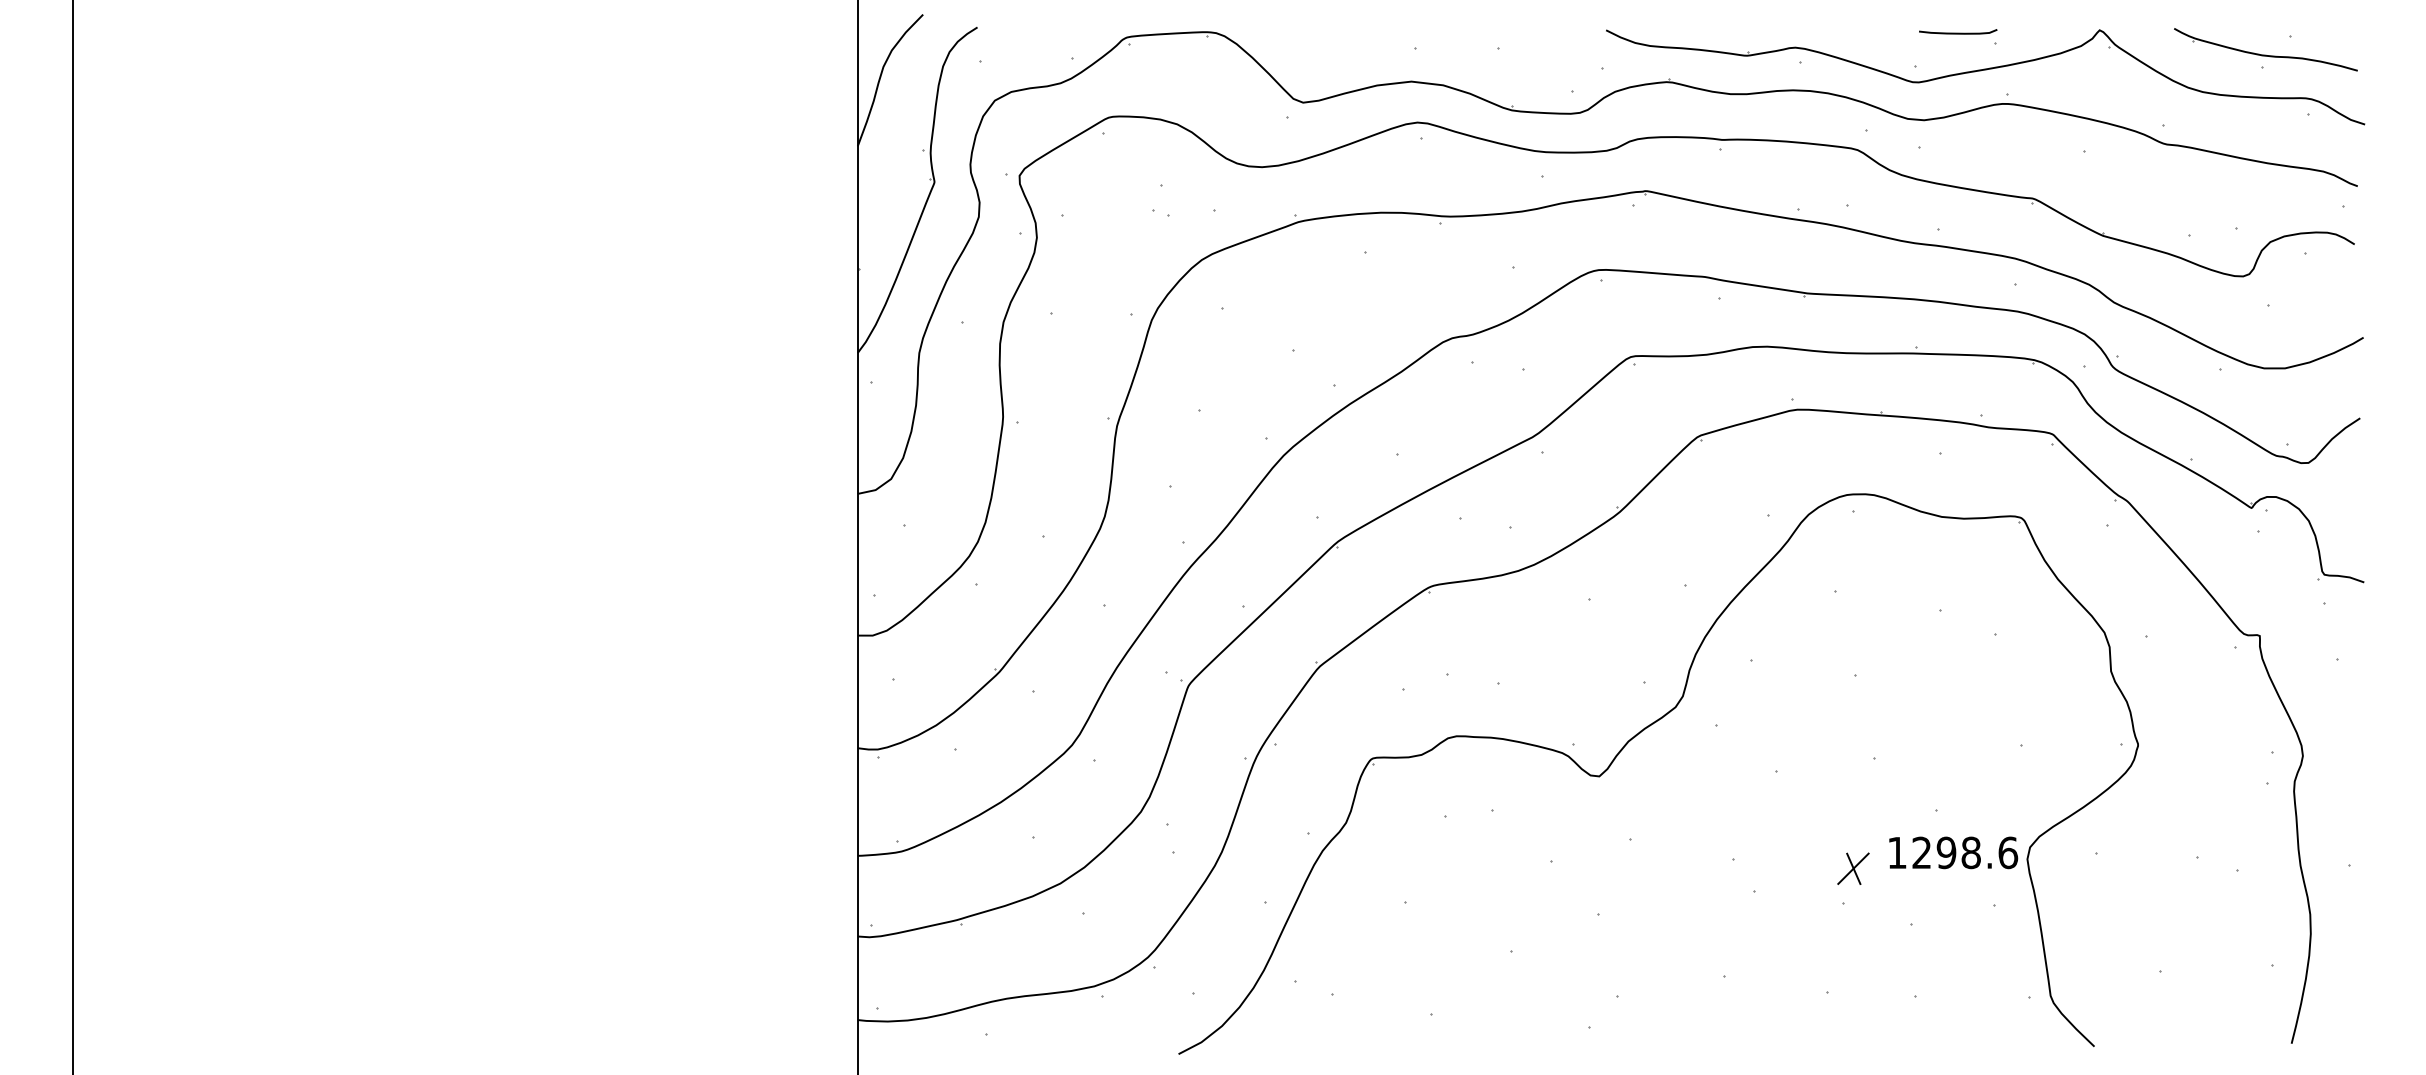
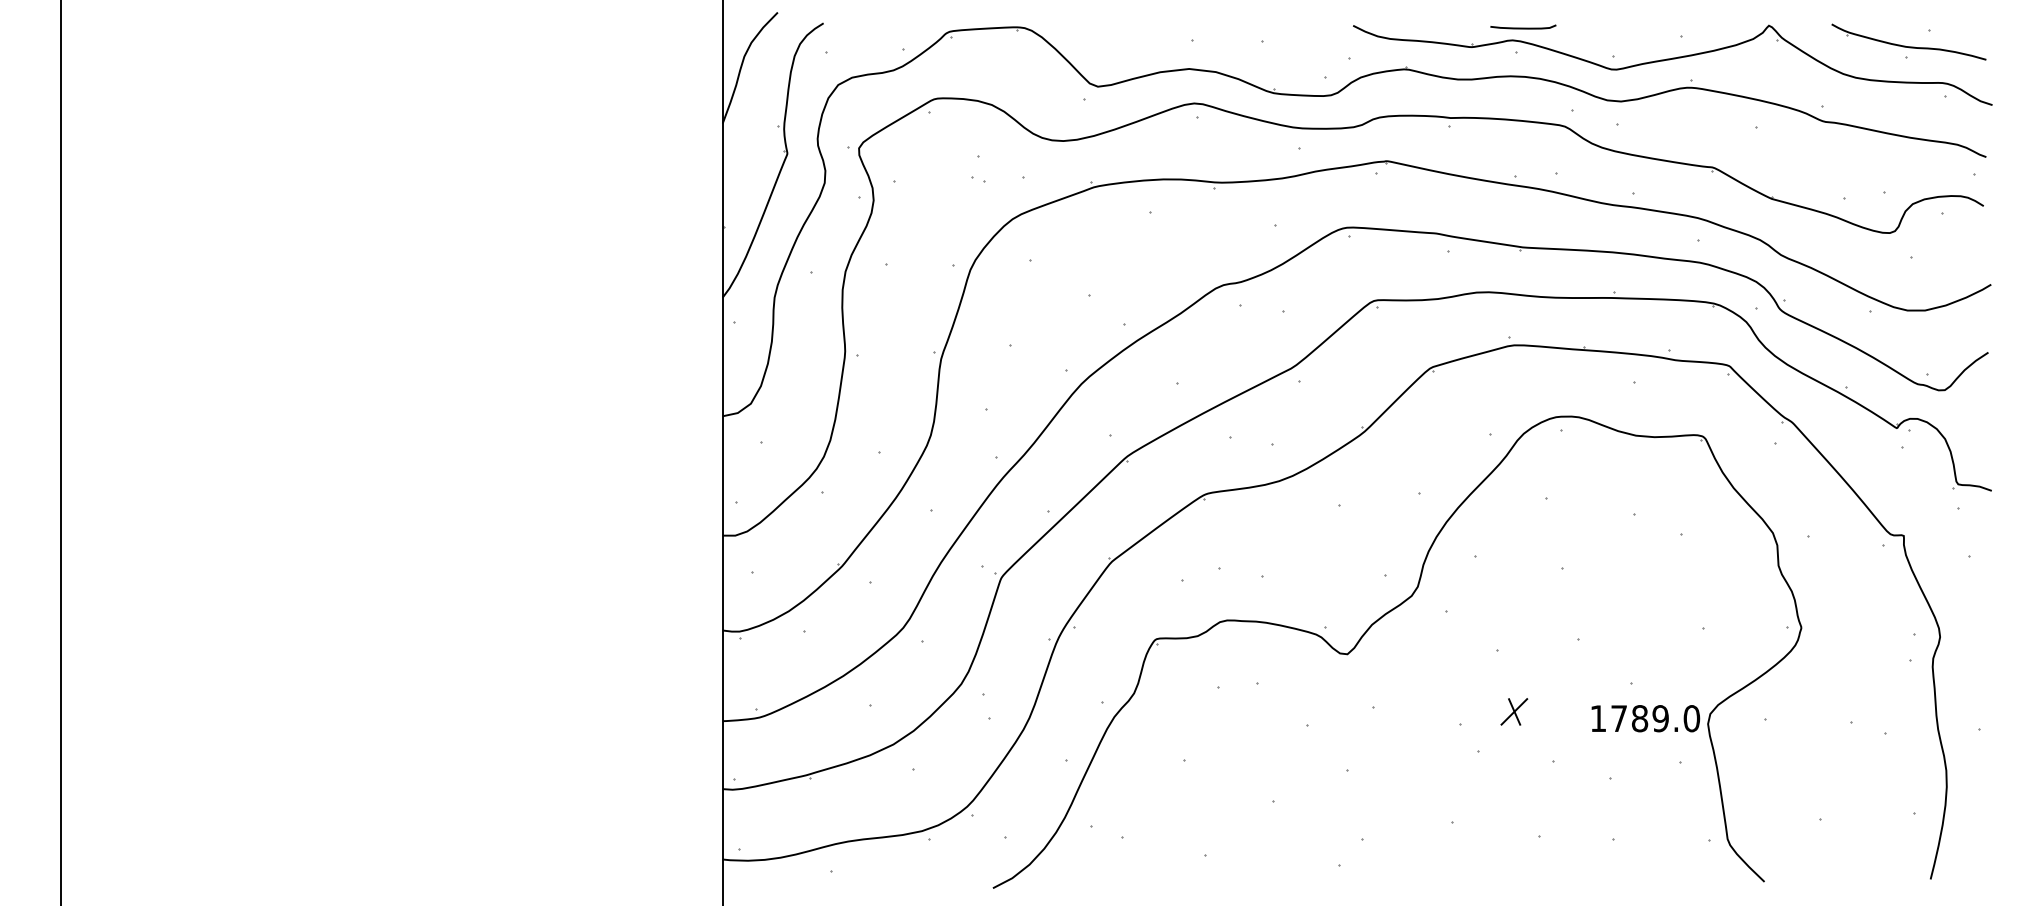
curve: (1958, 32) -> (1523, 27), moved
text: (1965, 852) -> (1655, 718), 1298.6 -> 1789.0
part: (1853, 868) -> (1514, 711), moved

